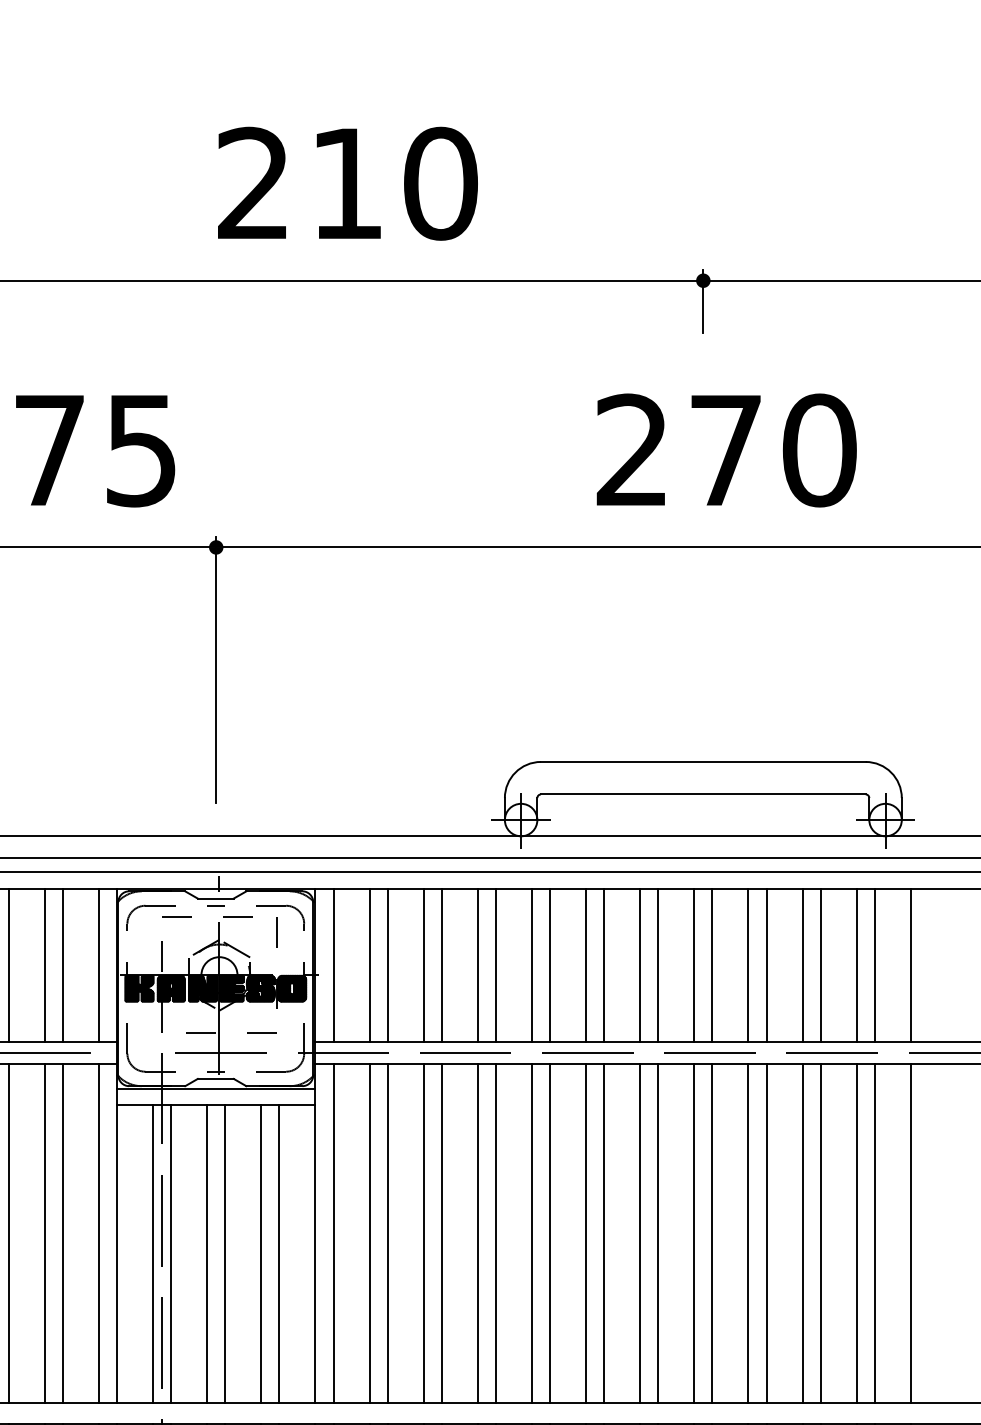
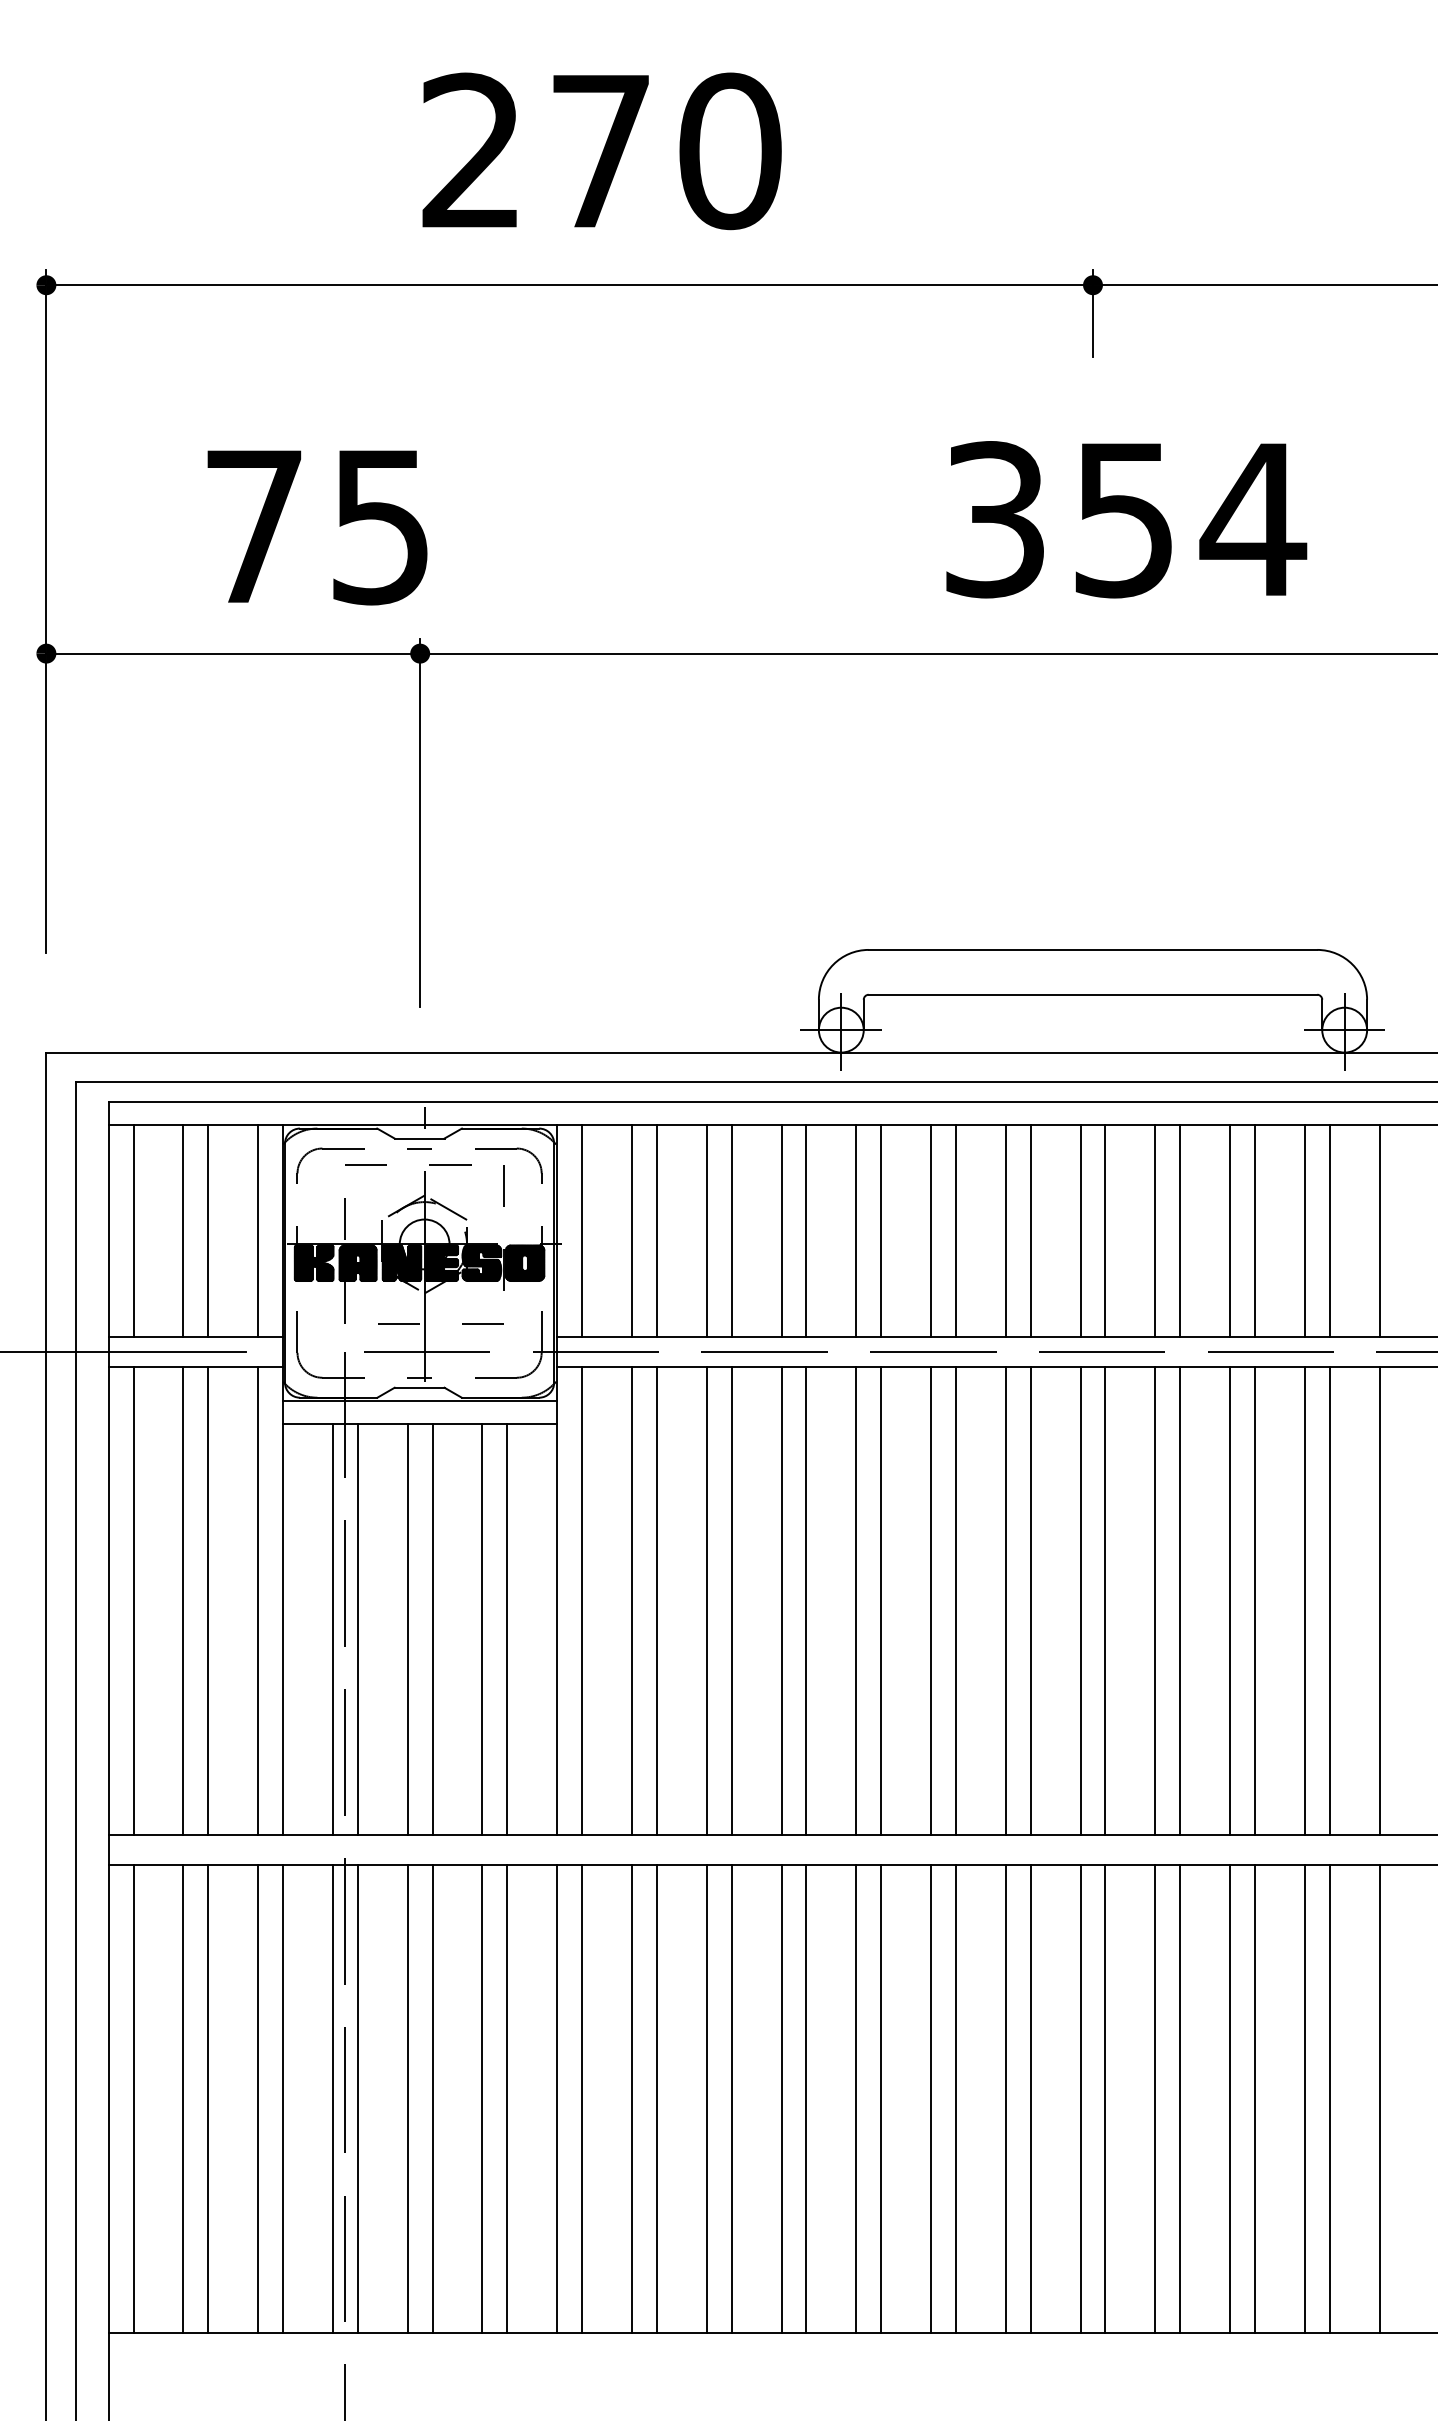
text: (346, 183) -> (600, 151), 210 -> 270
text: (727, 450) -> (1126, 519), 270 -> 354
text: (95, 451) -> (317, 527), moved

